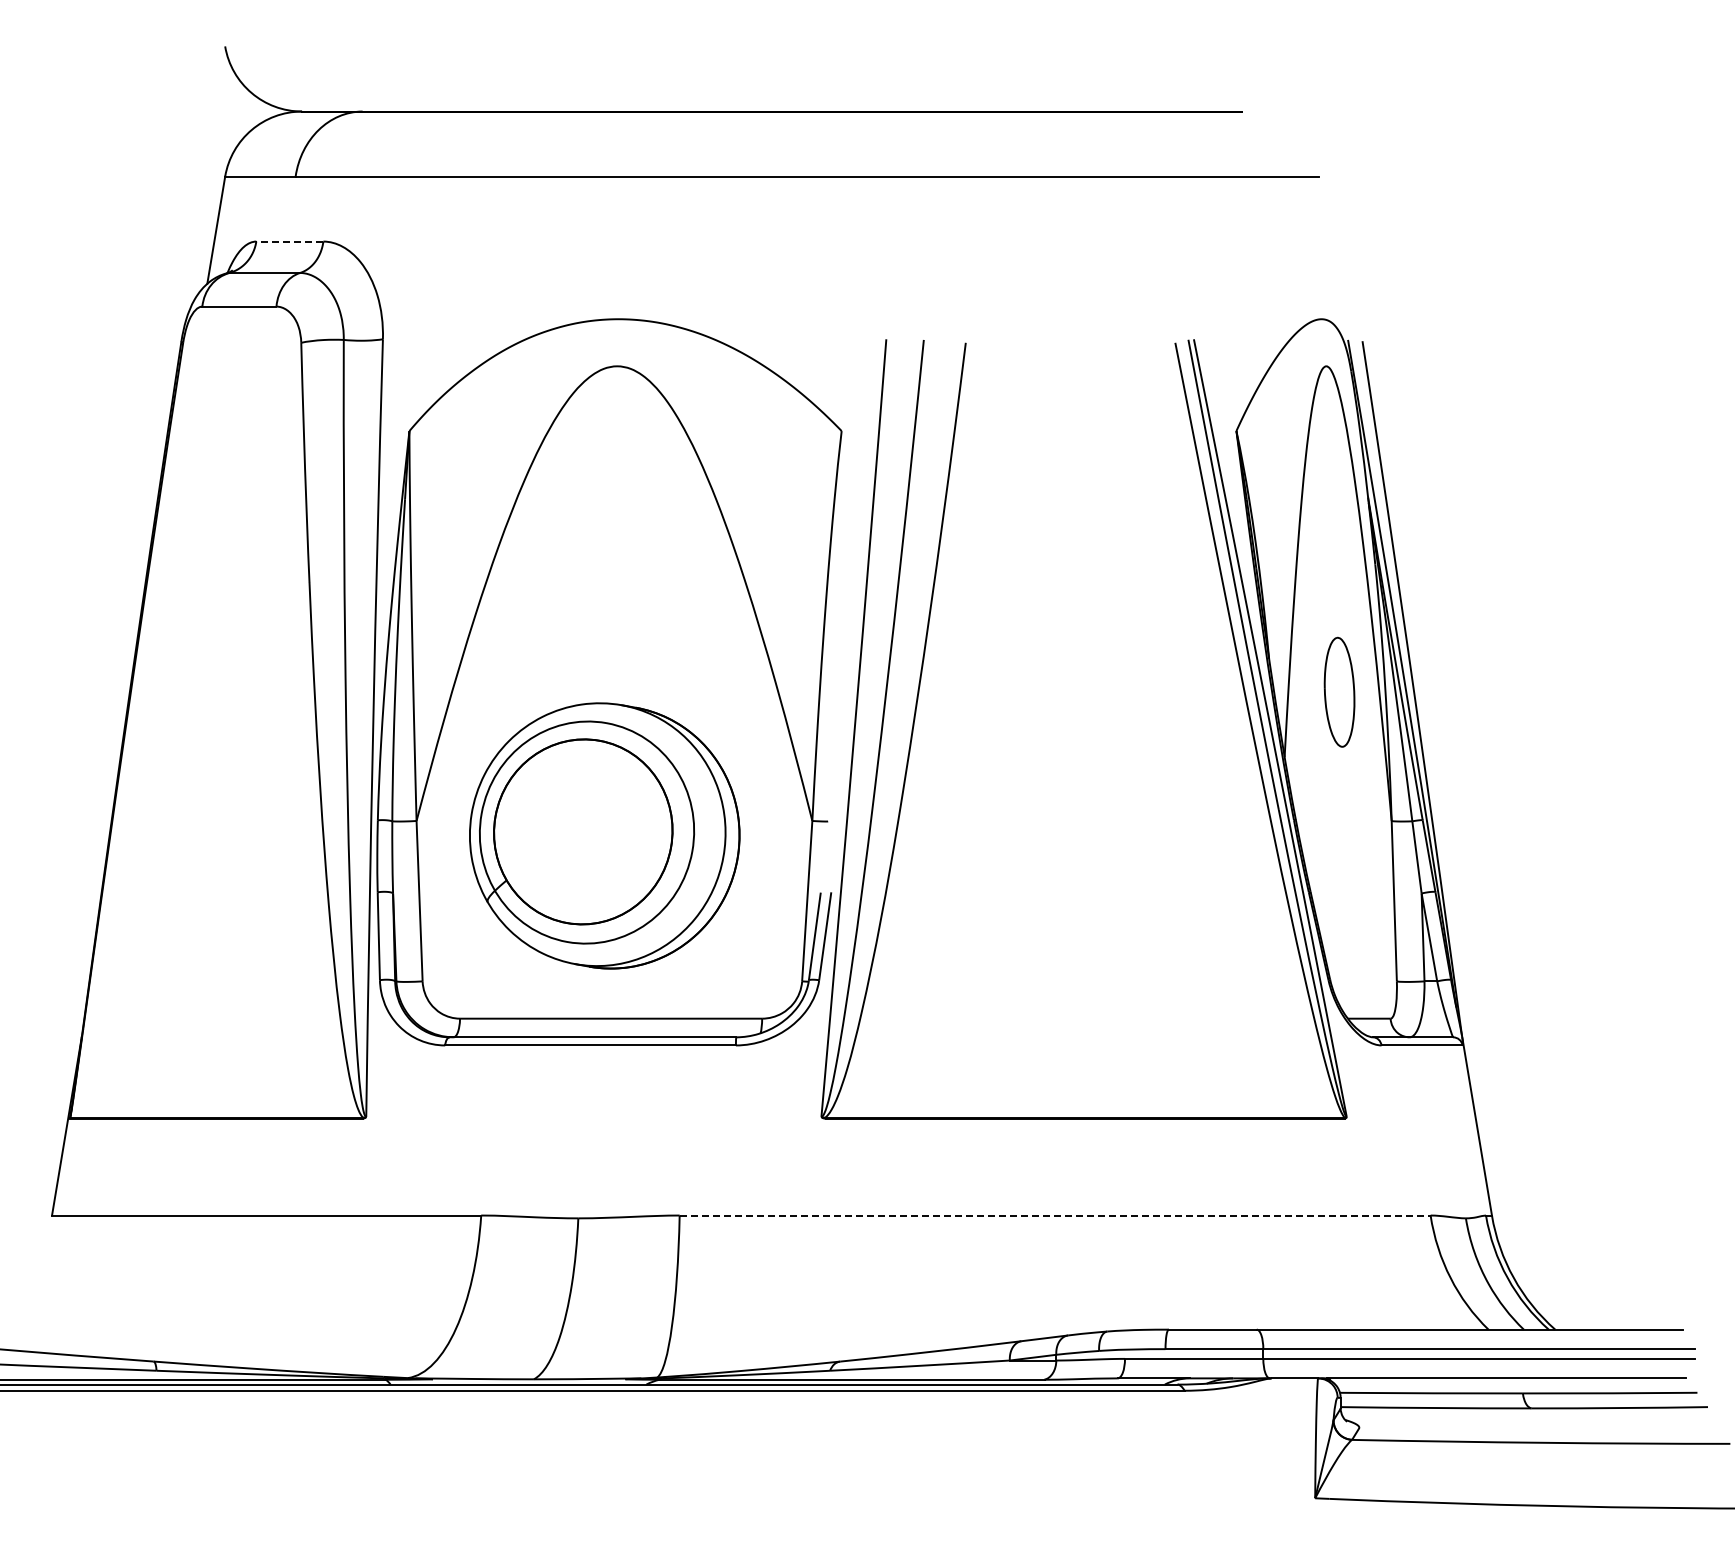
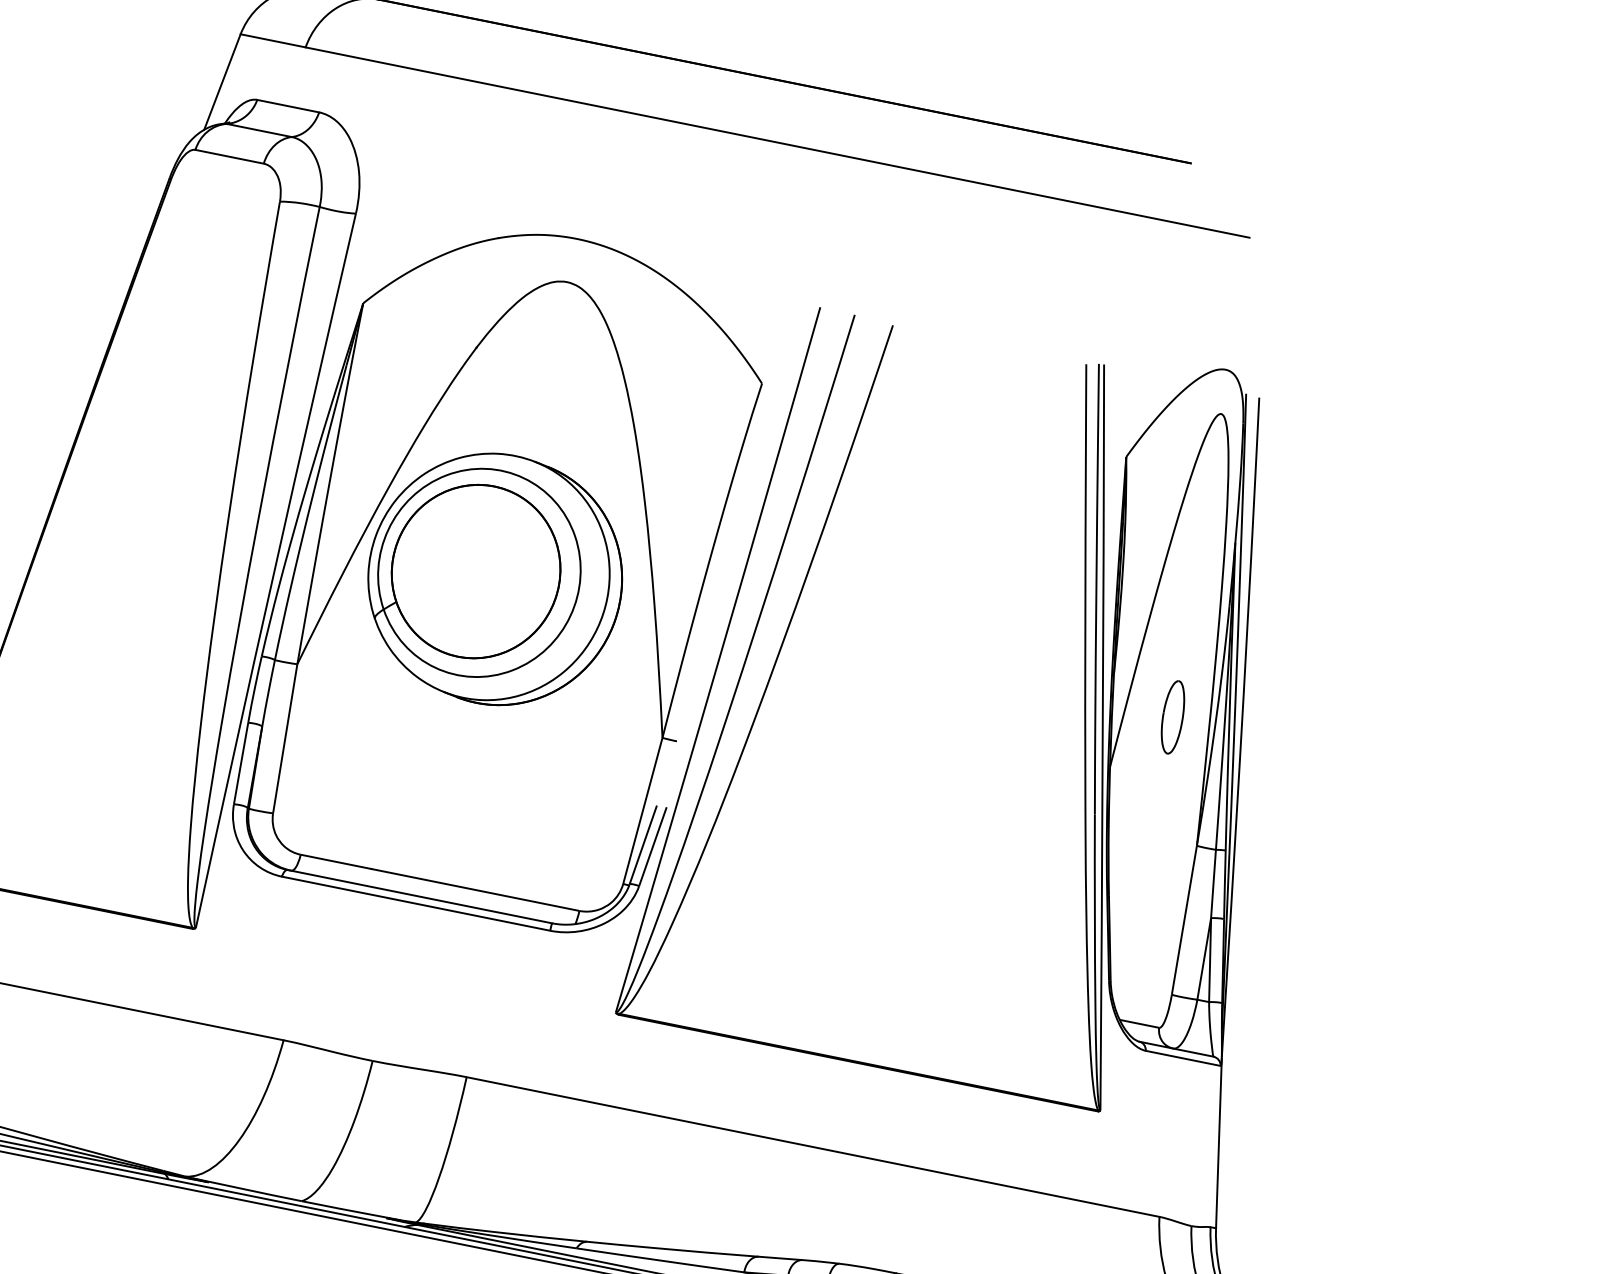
line: (289, 241) -> (287, 106), dashed -> solid
part: (1339, 692) -> (1172, 717), size x0.71
part: (604, 835) -> (495, 578), moved
line: (1055, 1215) -> (813, 1147), dashed -> solid

